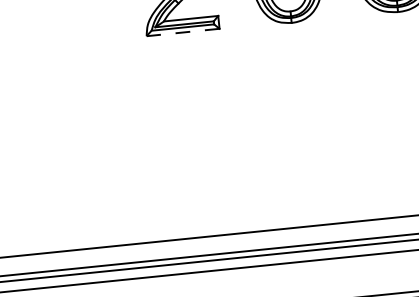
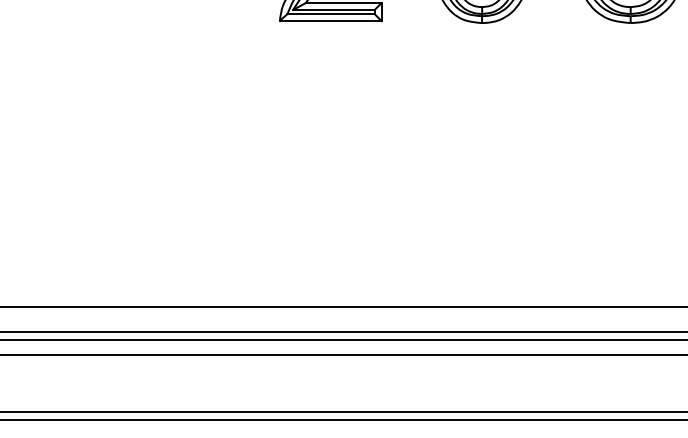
line: (183, 32) -> (330, 21), dashed -> solid

